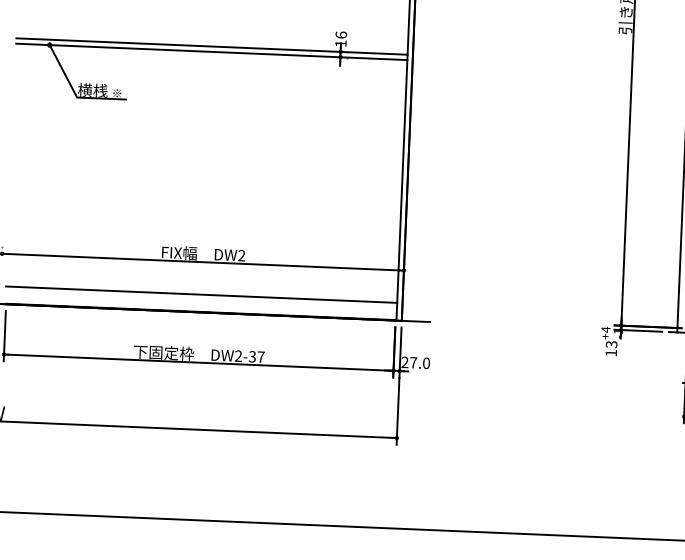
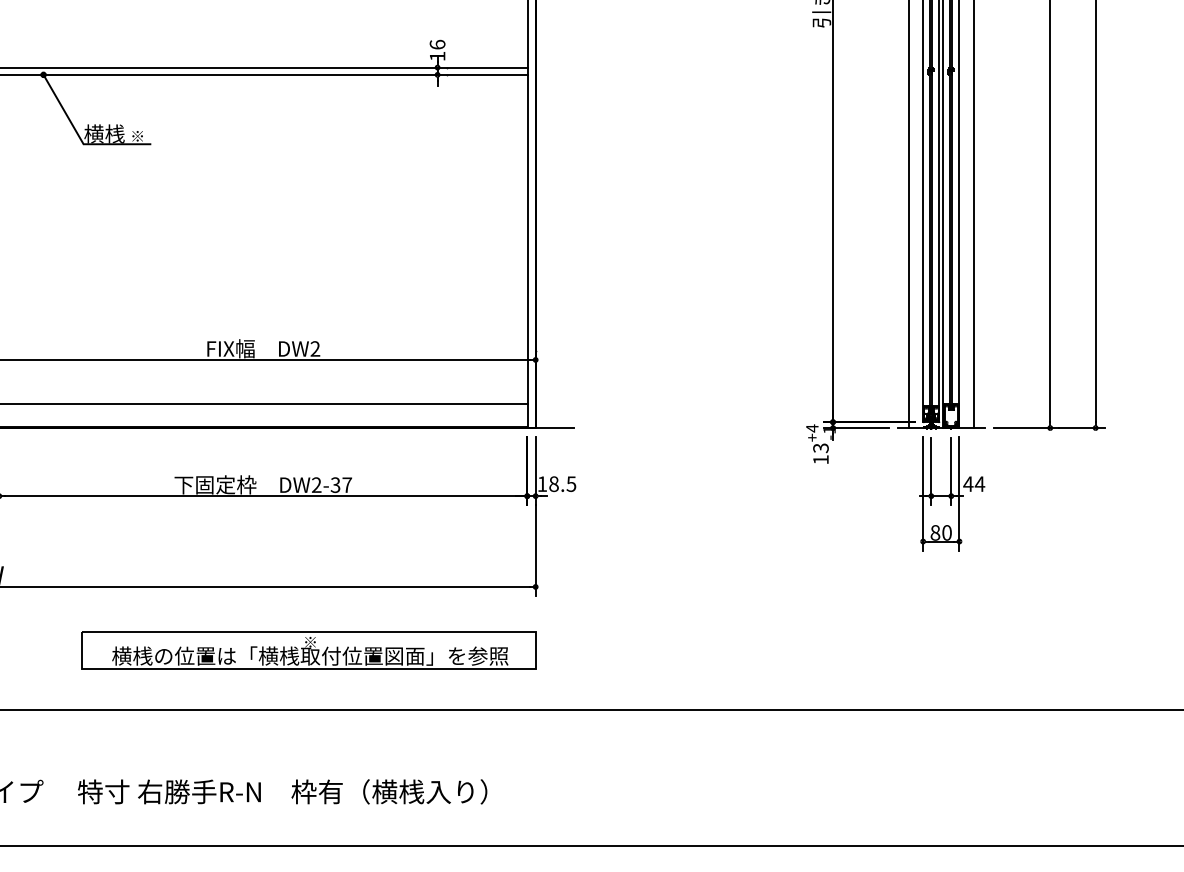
text: (415, 363) -> (556, 484), 27.0 -> 18.5
part: (227, 477) -> (308, 650), added

